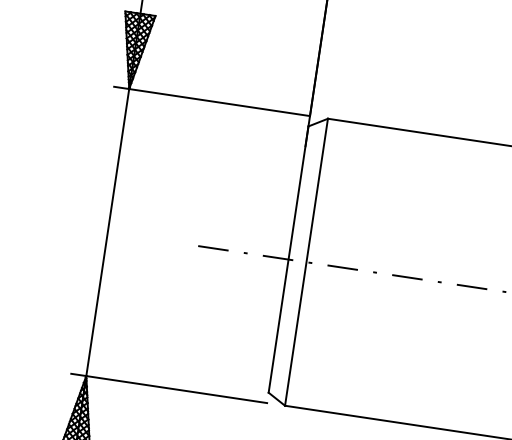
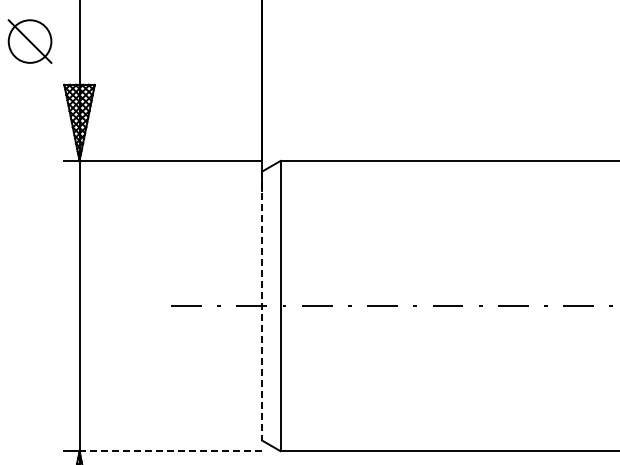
line: (288, 260) -> (262, 306), solid -> dashed
line: (176, 389) -> (170, 451), solid -> dashed

